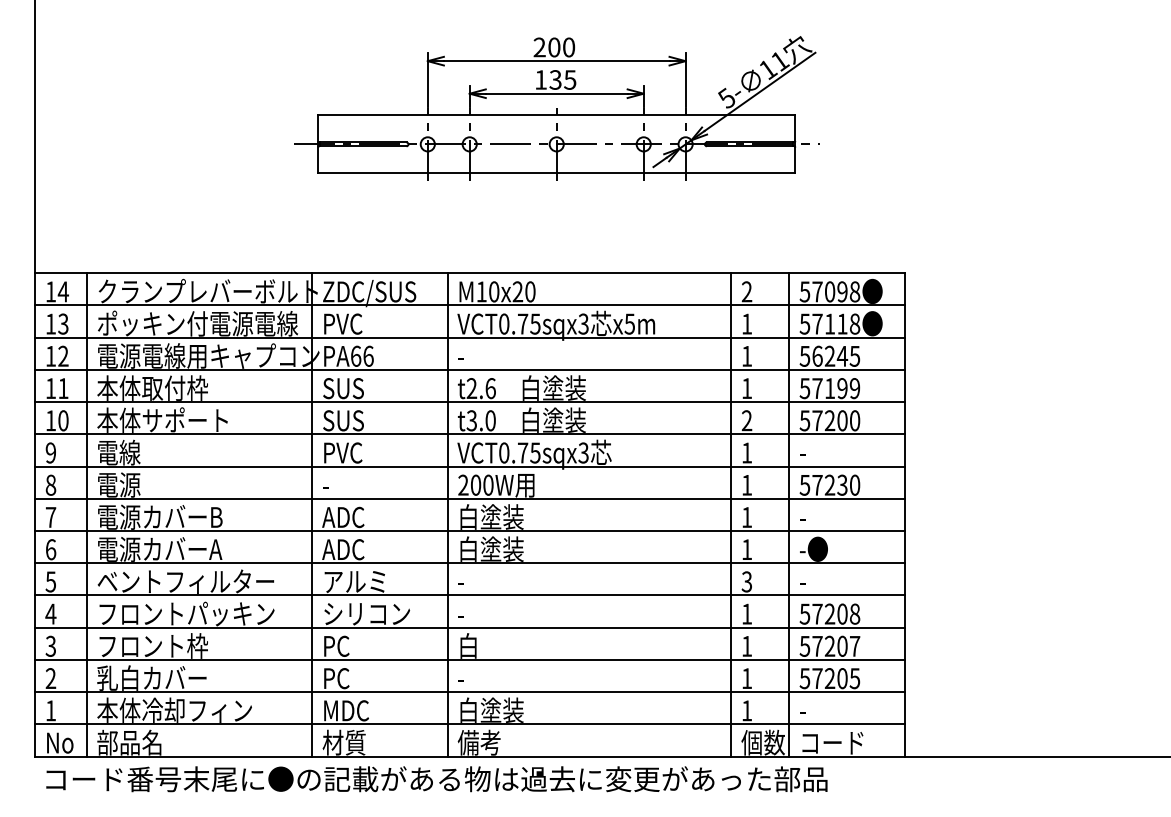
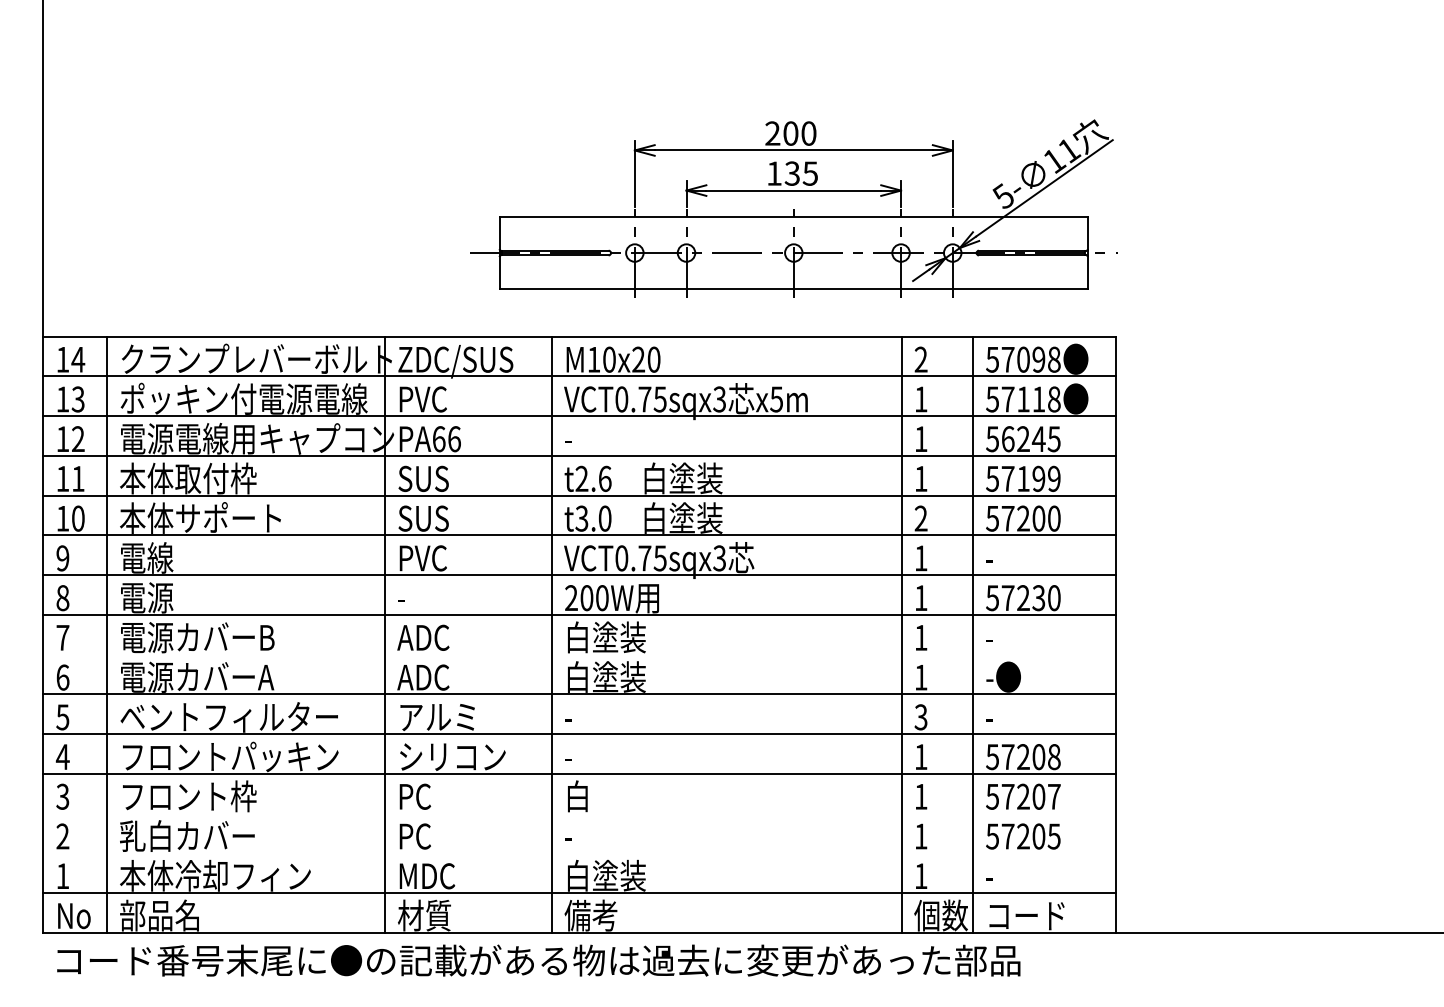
part: (556, 108) -> (793, 208), moved
line: (470, 531) -> (580, 655), removed
line: (470, 659) -> (580, 812), removed
line: (470, 692) -> (580, 853), removed

